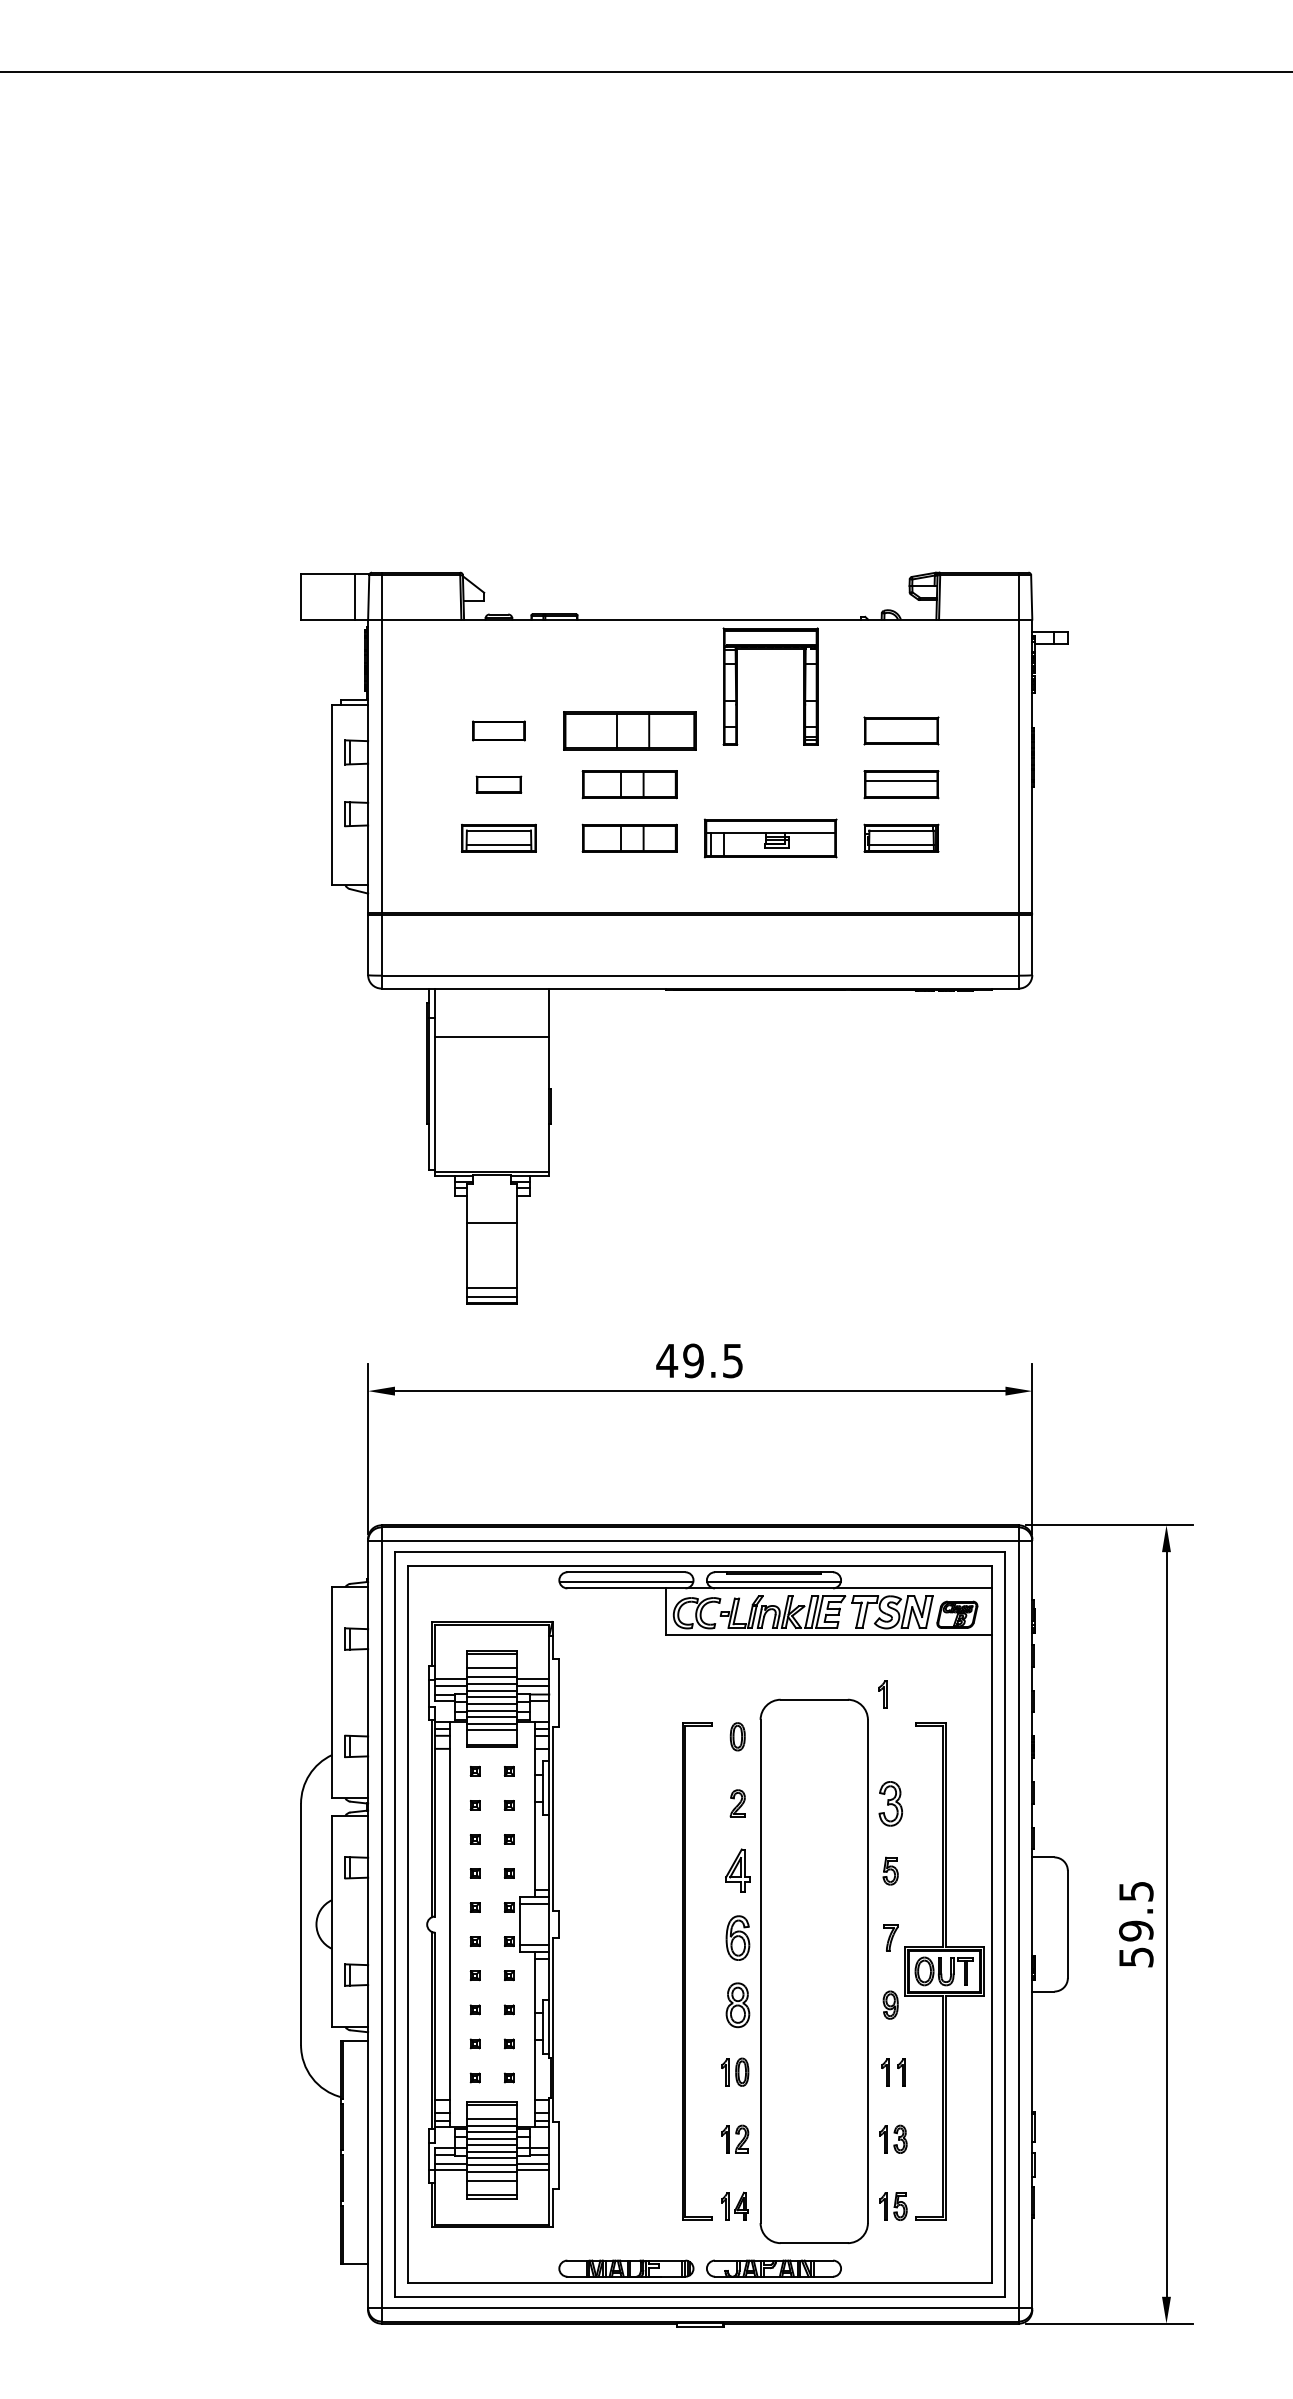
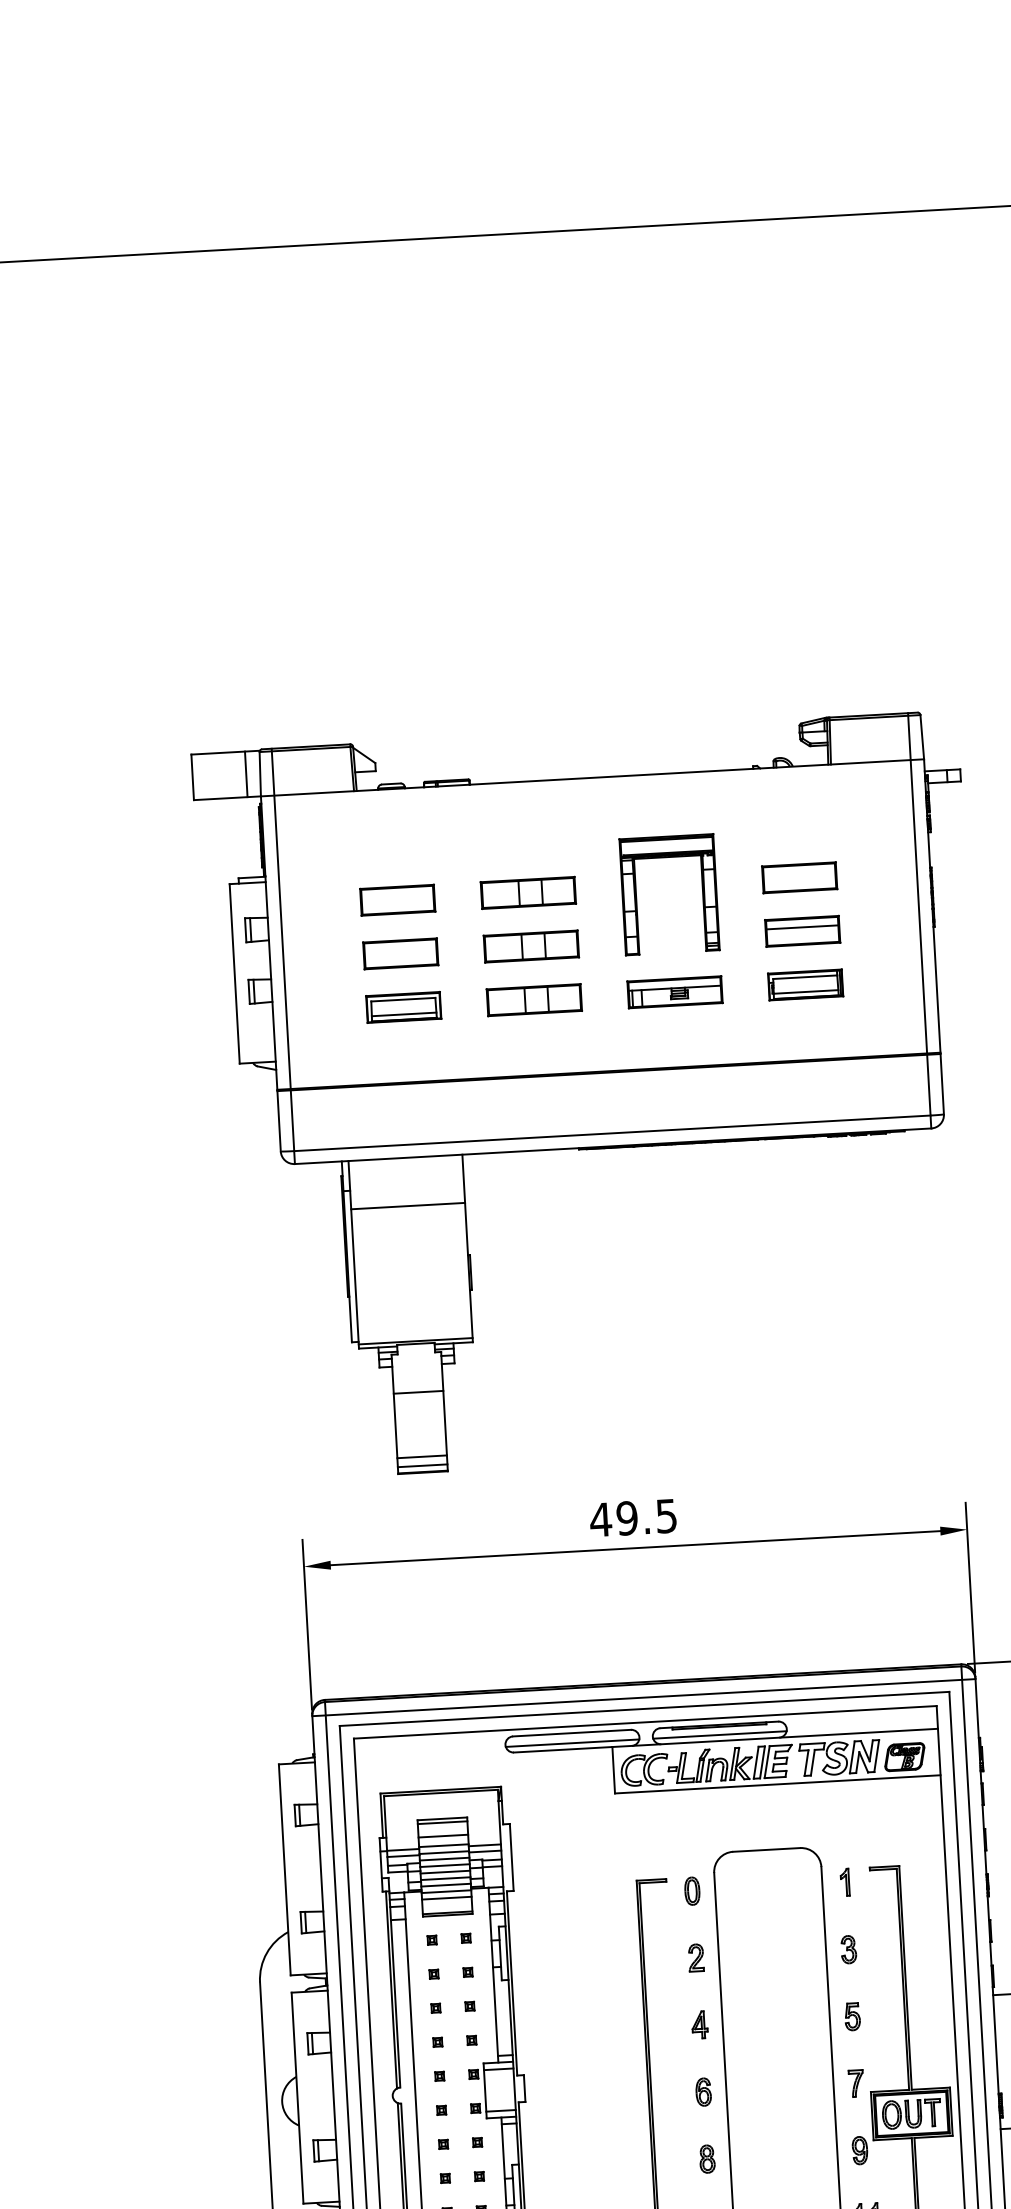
part: (737, 686) -> (636, 896), moved
part: (498, 730) -> (397, 899), size x1.43
part: (629, 730) -> (528, 892), size x0.71
part: (498, 784) -> (400, 953), size x1.67
part: (770, 837) -> (674, 991), size x0.71
part: (882, 1694) -> (844, 1882), moved
part: (890, 1803) -> (848, 1949), size x0.62
part: (737, 1870) -> (699, 2024), size x0.62
part: (737, 1937) -> (703, 2091), size x0.62
part: (737, 2004) -> (707, 2158), size x0.62

